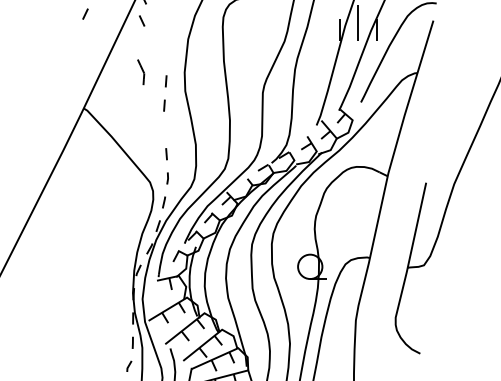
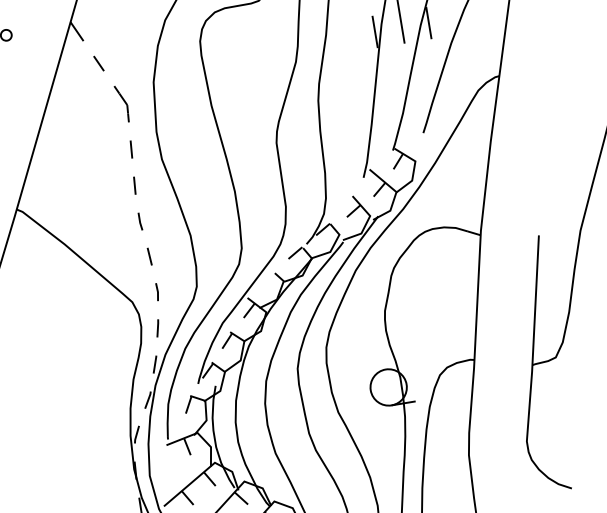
line: (142, 20) -> (99, 62), moved
part: (141, 72) -> (122, 104), moved
line: (164, 129) -> (140, 220), added

